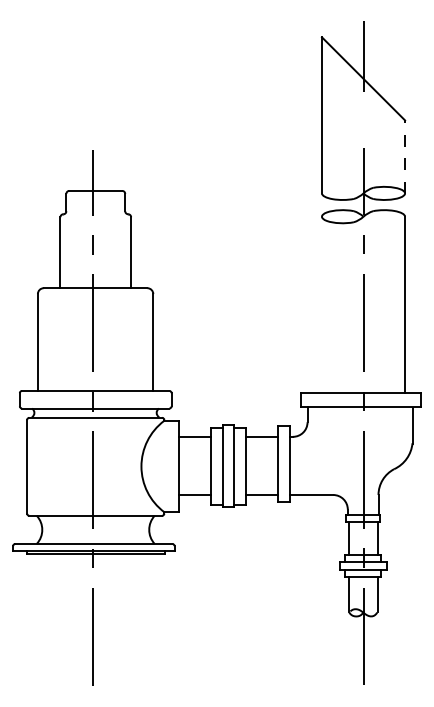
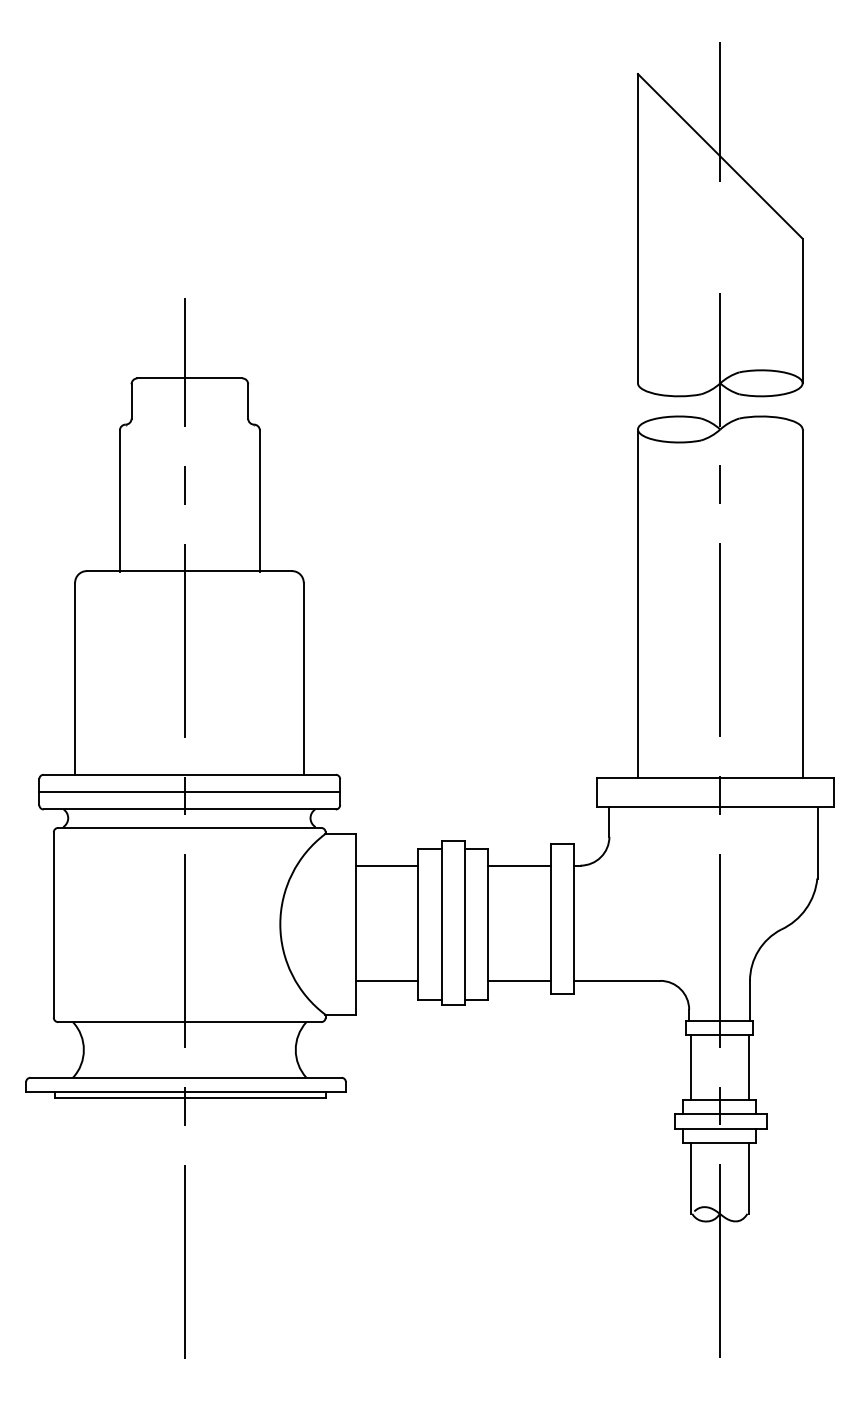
line: (405, 156) -> (803, 310), dashed -> solid
line: (321, 304) -> (637, 603), added
line: (95, 399) -> (189, 791), added

